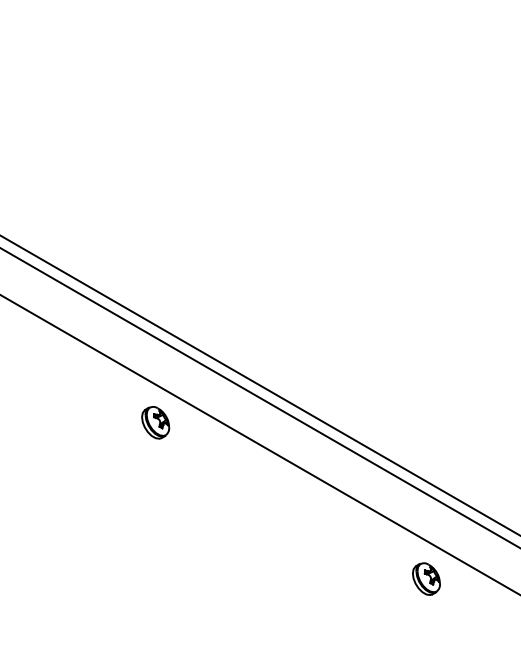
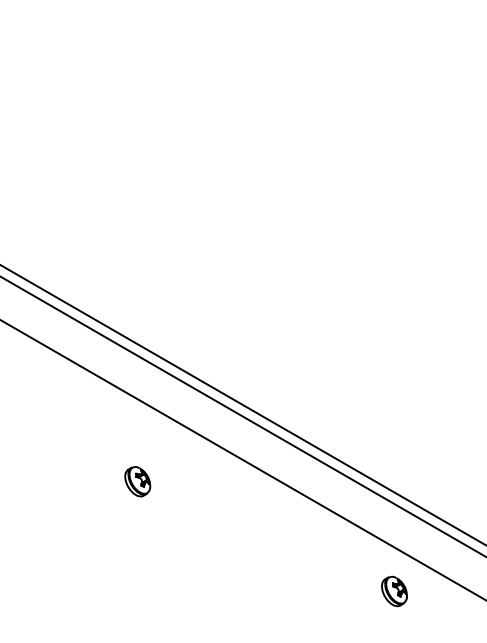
part: (155, 422) -> (137, 481), moved
part: (426, 579) -> (394, 591), moved

